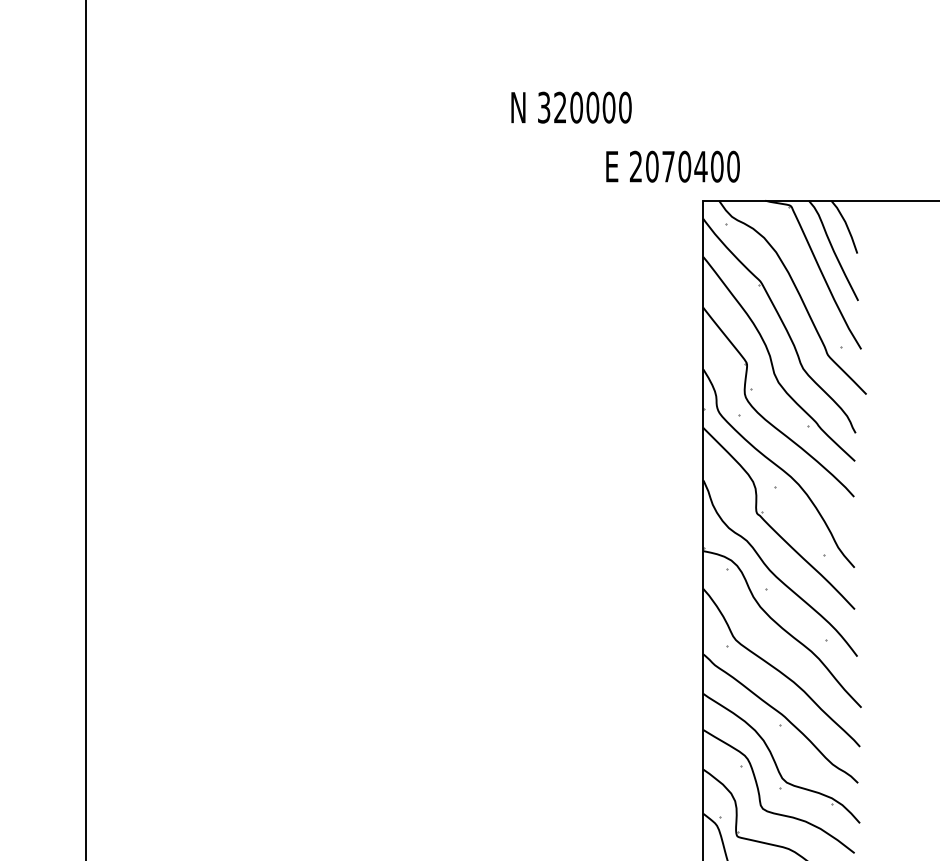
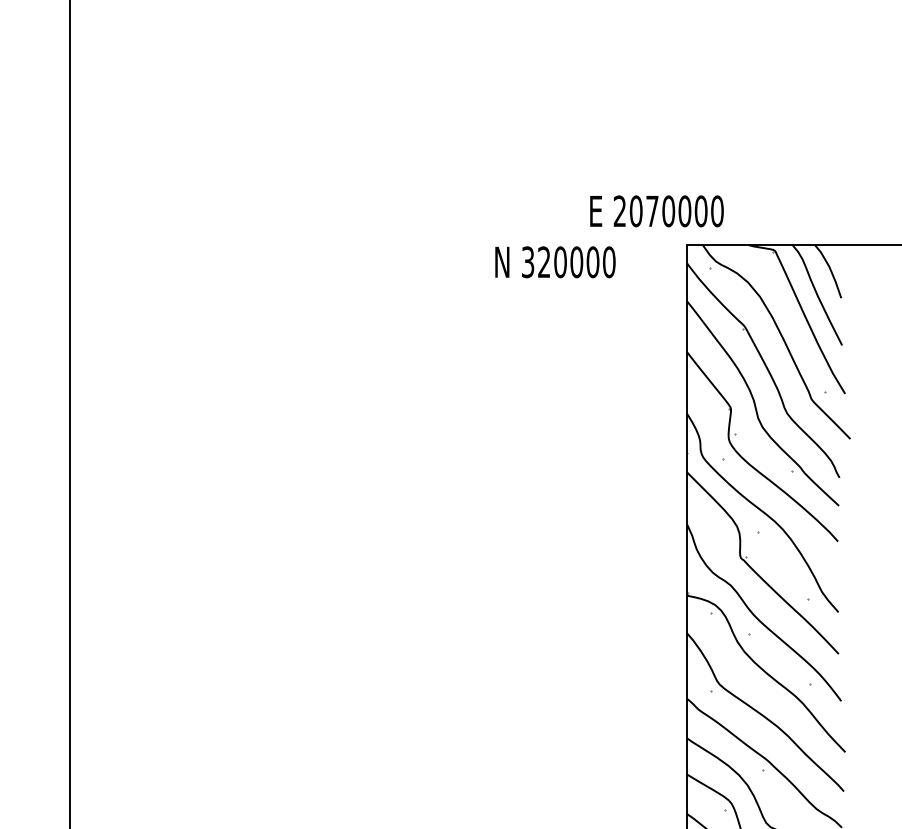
text: (571, 107) -> (555, 262), moved
text: (700, 166) -> (684, 211), 2070400 -> 2070000

